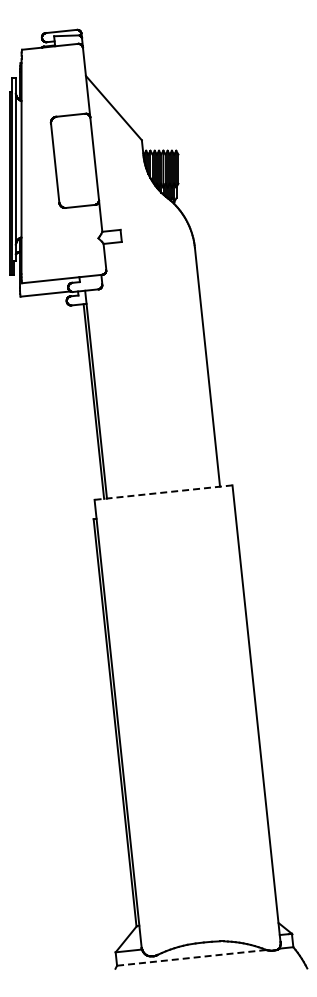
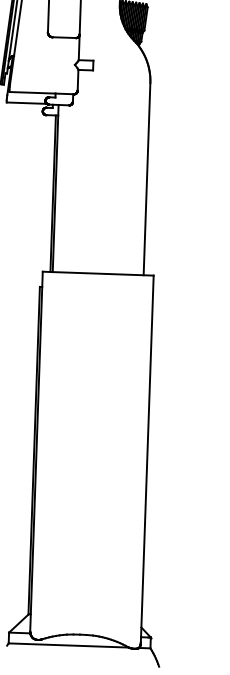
line: (164, 492) -> (98, 273), dashed -> solid
line: (192, 957) -> (69, 645), dashed -> solid

